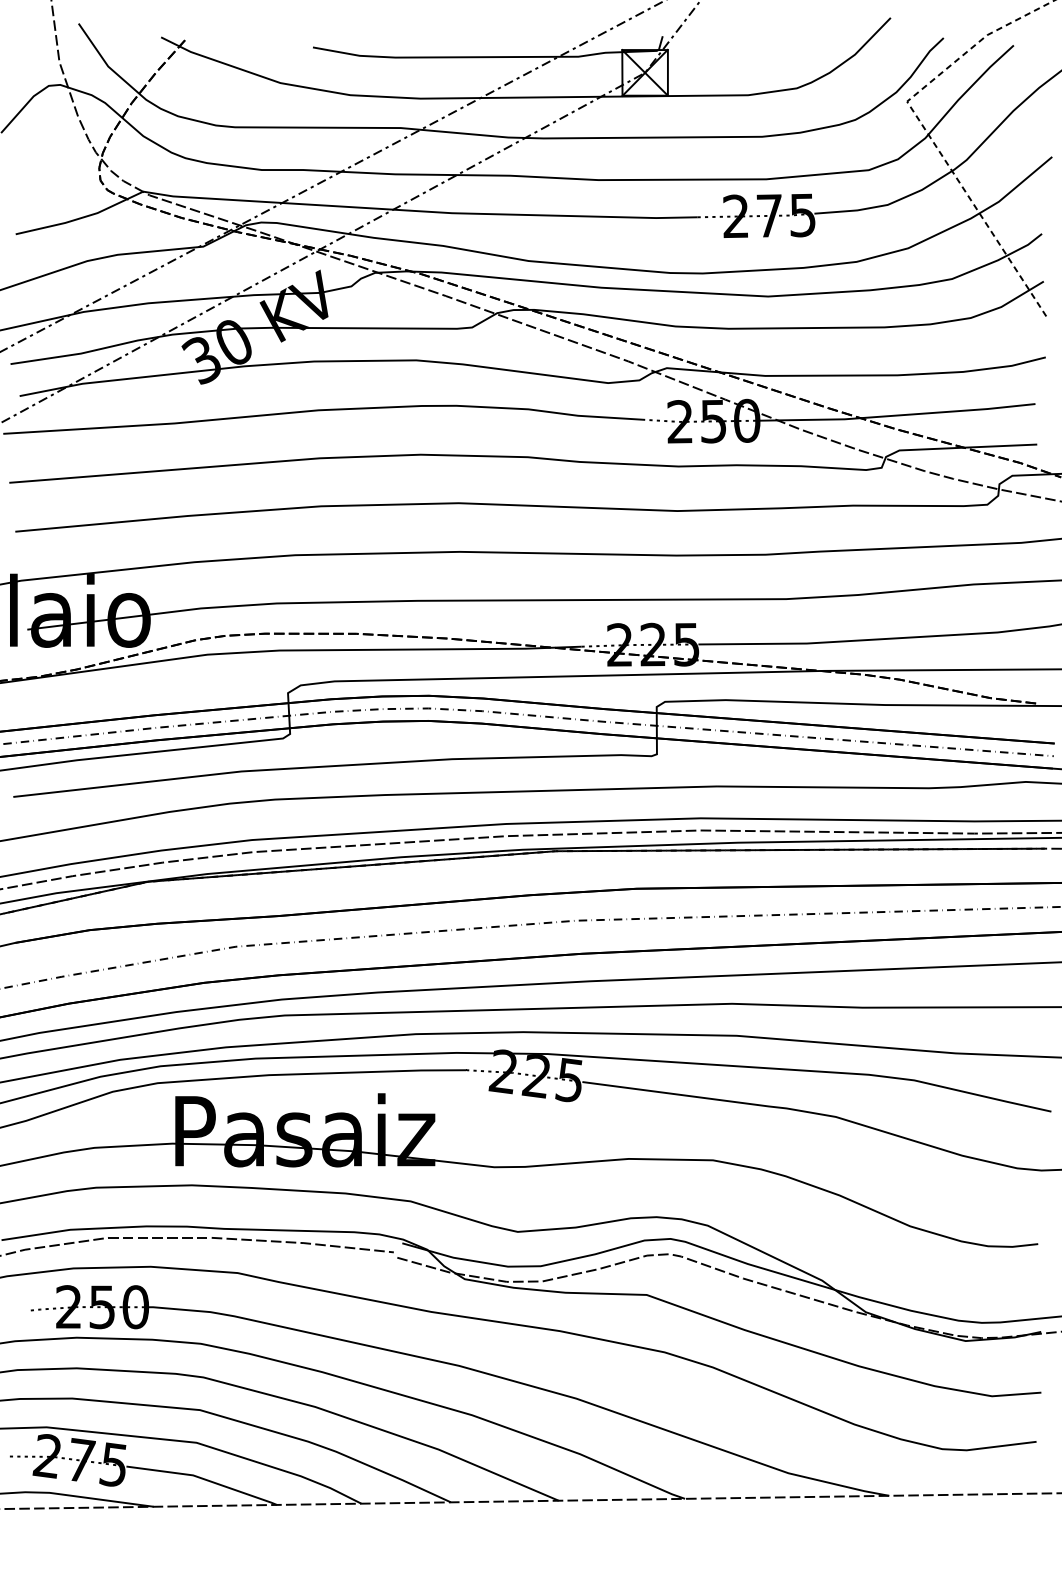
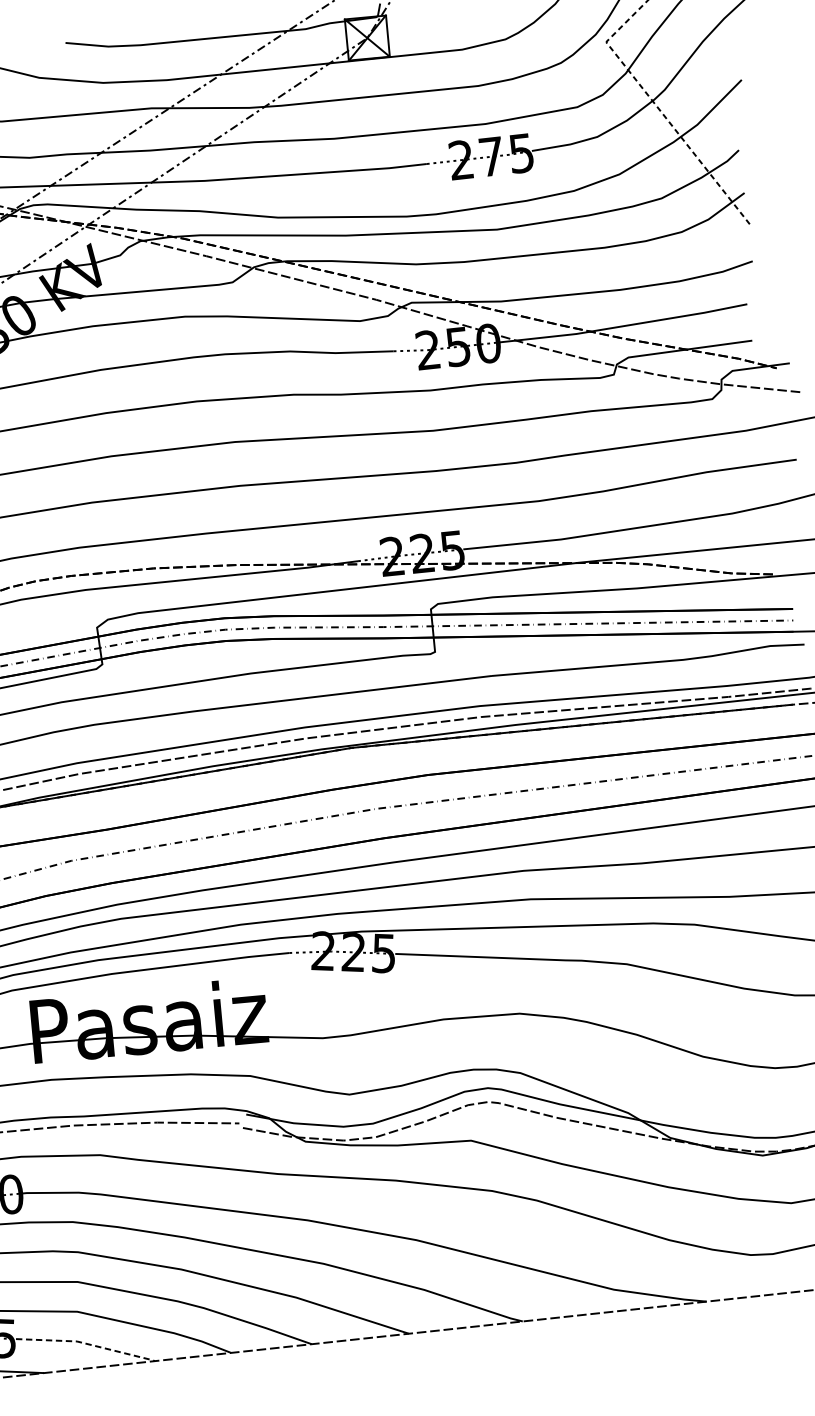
line: (203, 1478) -> (86, 1343), solid -> dashed

